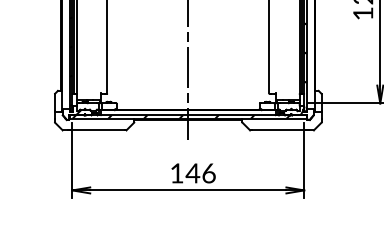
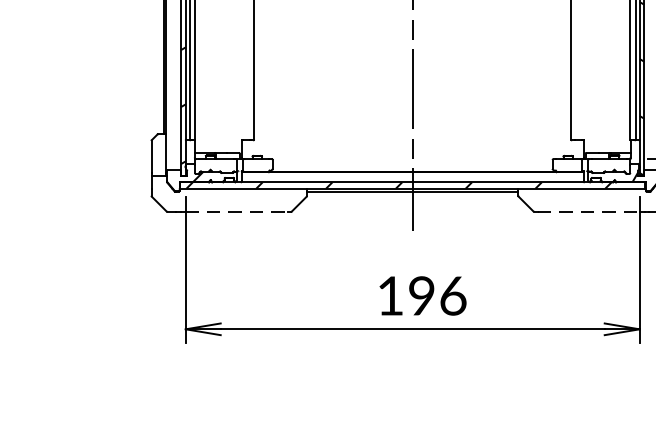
line: (98, 130) -> (236, 211), solid -> dashed
line: (278, 130) -> (589, 211), solid -> dashed
text: (192, 173) -> (420, 296), 146 -> 196

